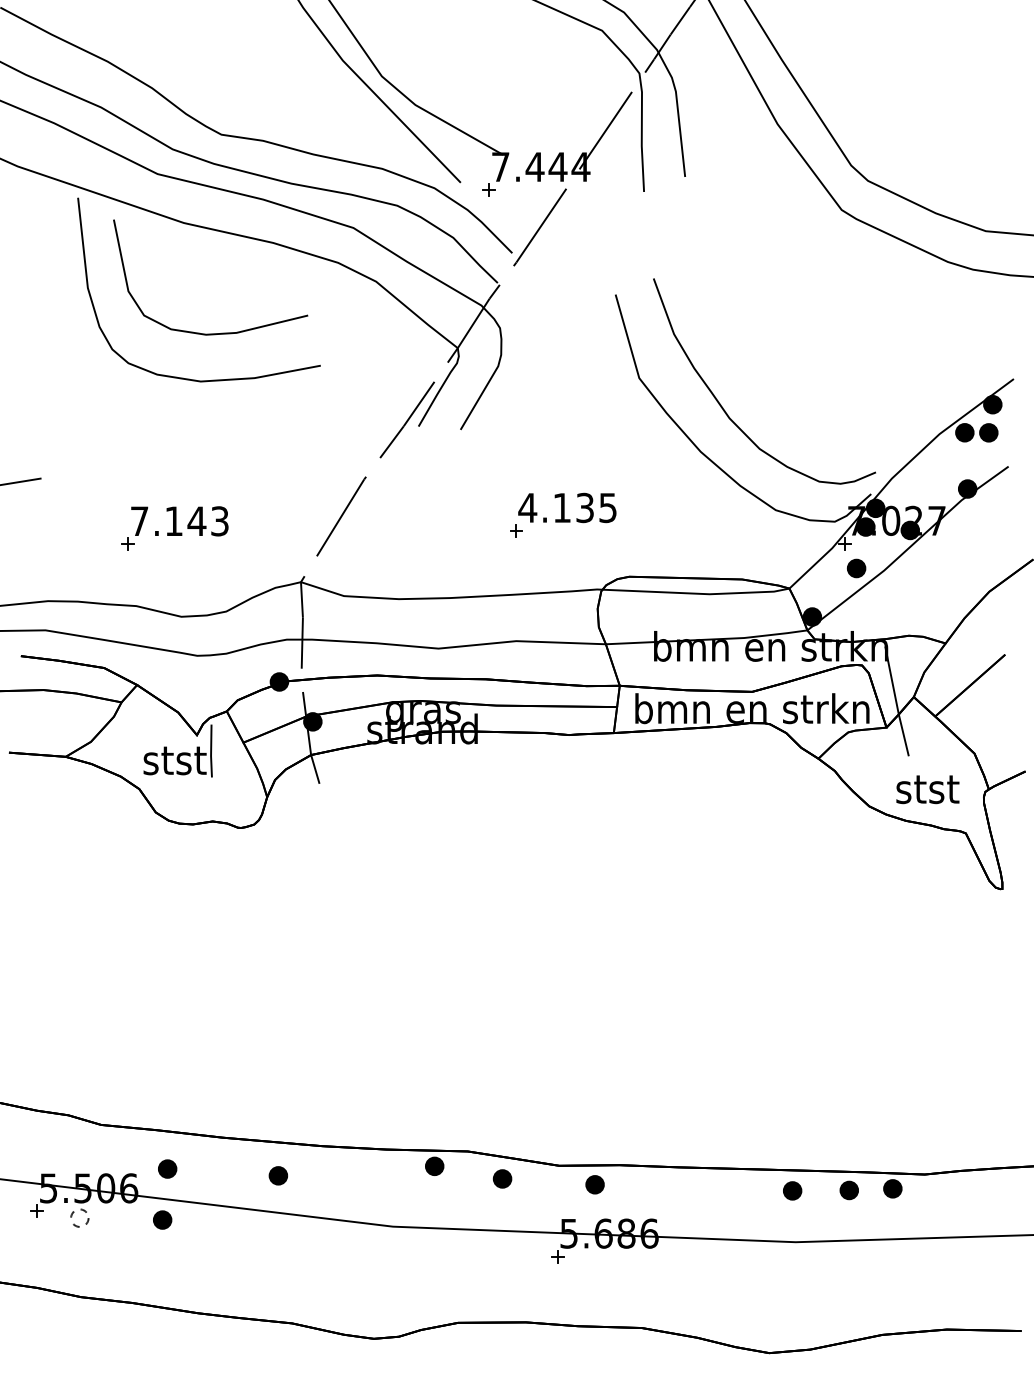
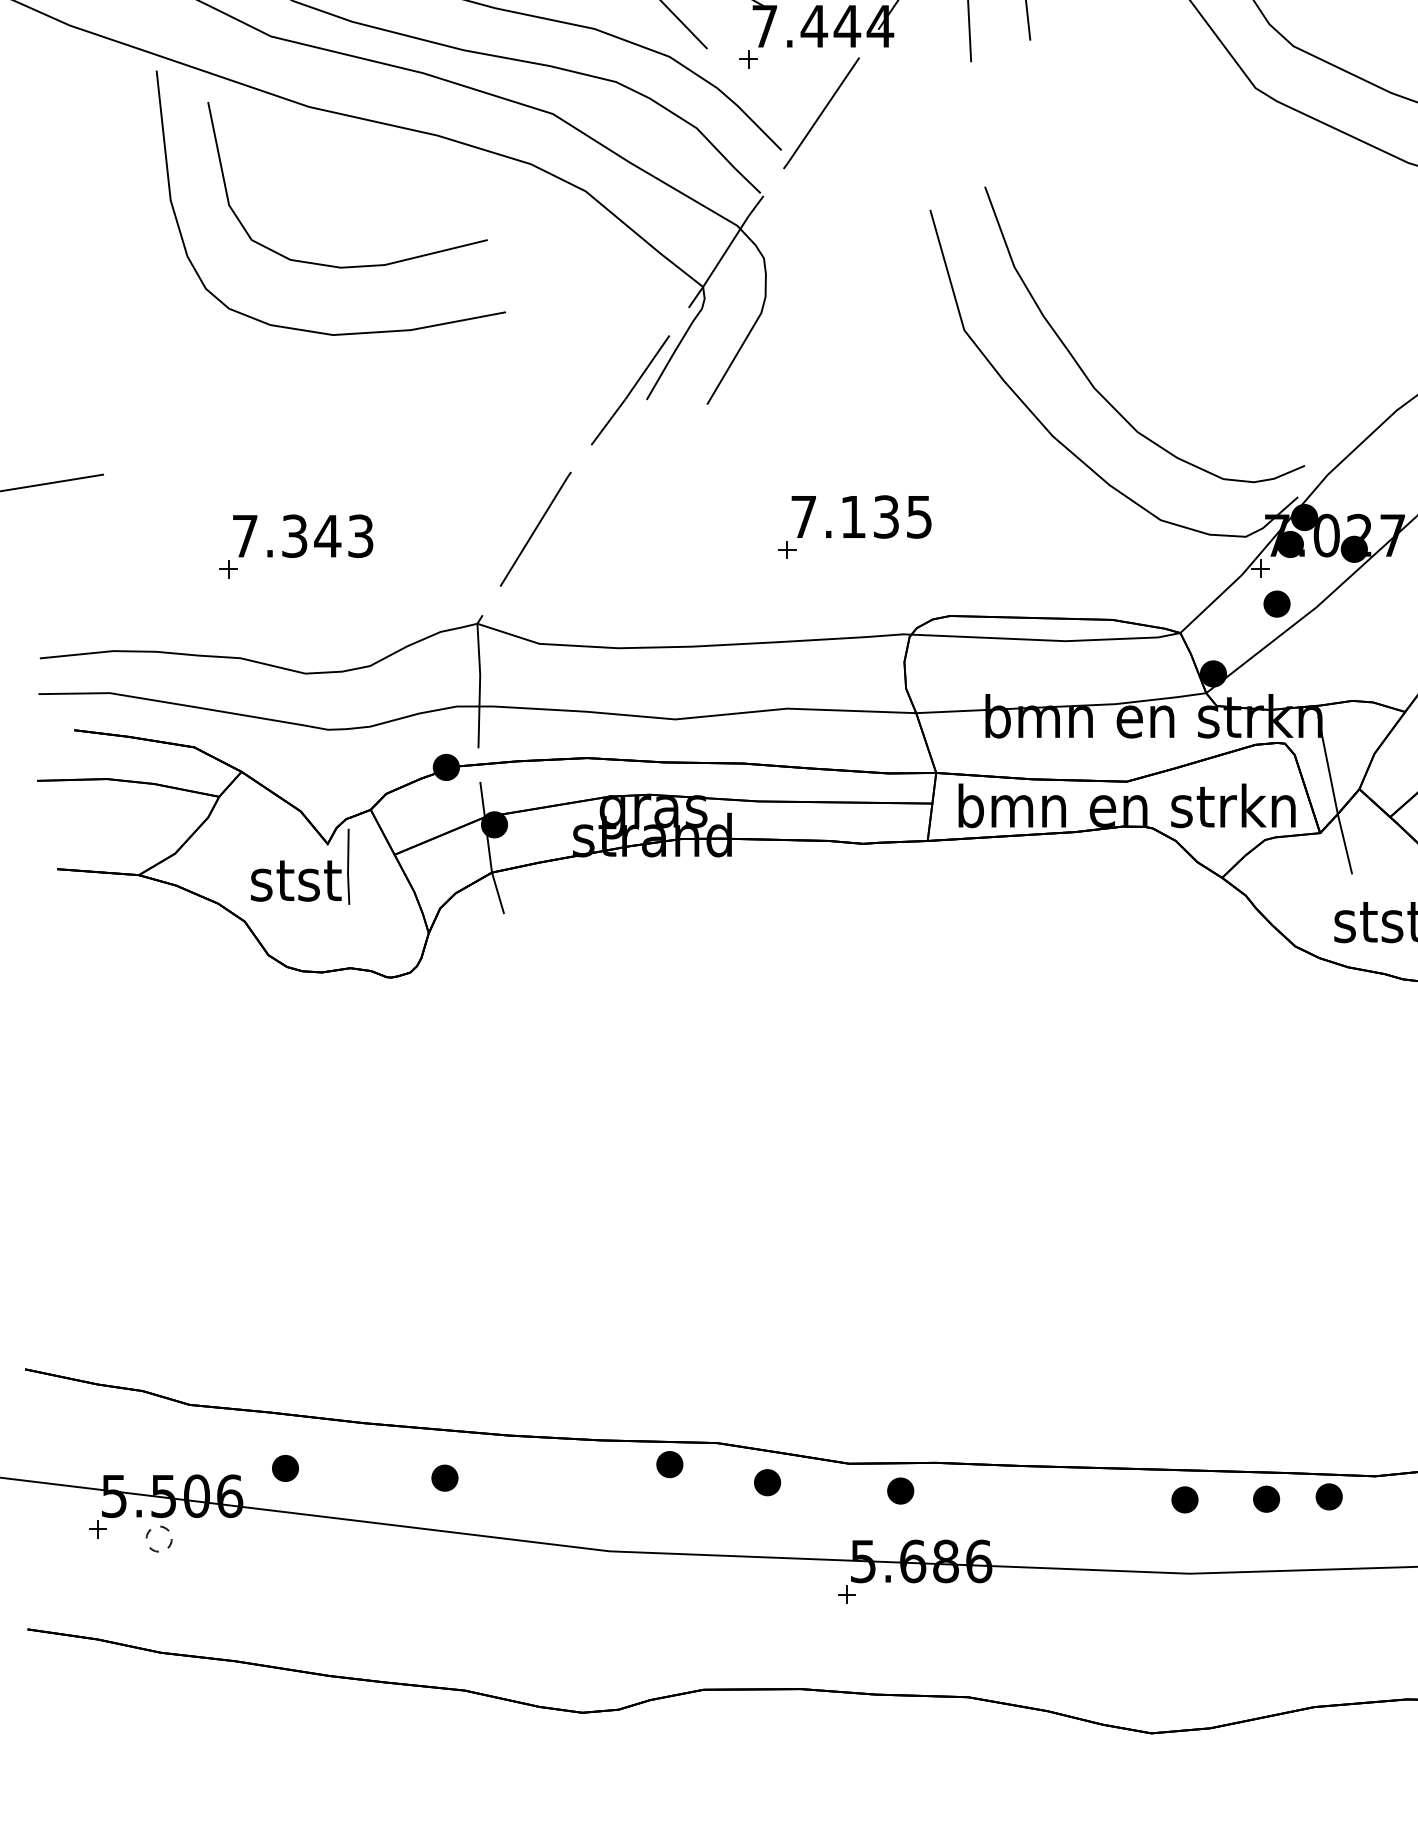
text: (527, 507) -> (803, 516), 4.135 -> 7.135
text: (173, 521) -> (293, 536), 7.143 -> 7.343
part: (162, 1219) -> (278, 1541), removed

